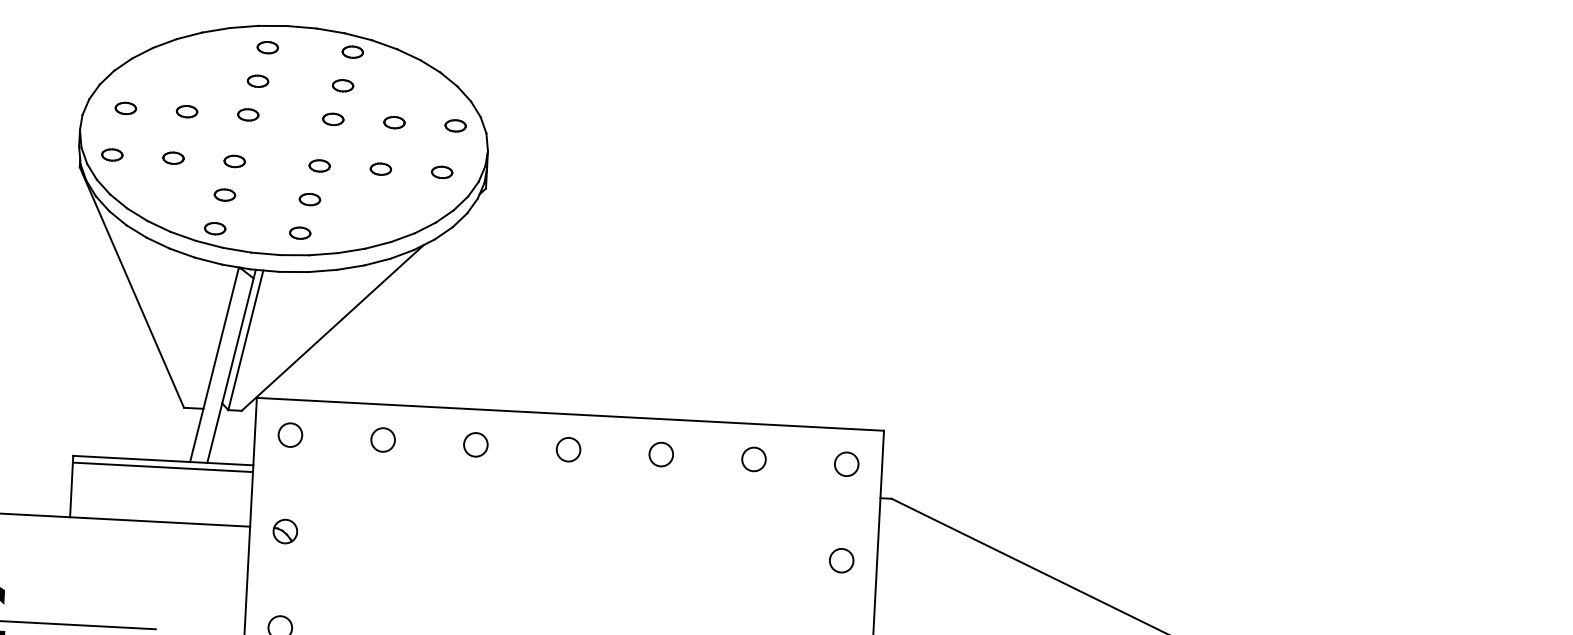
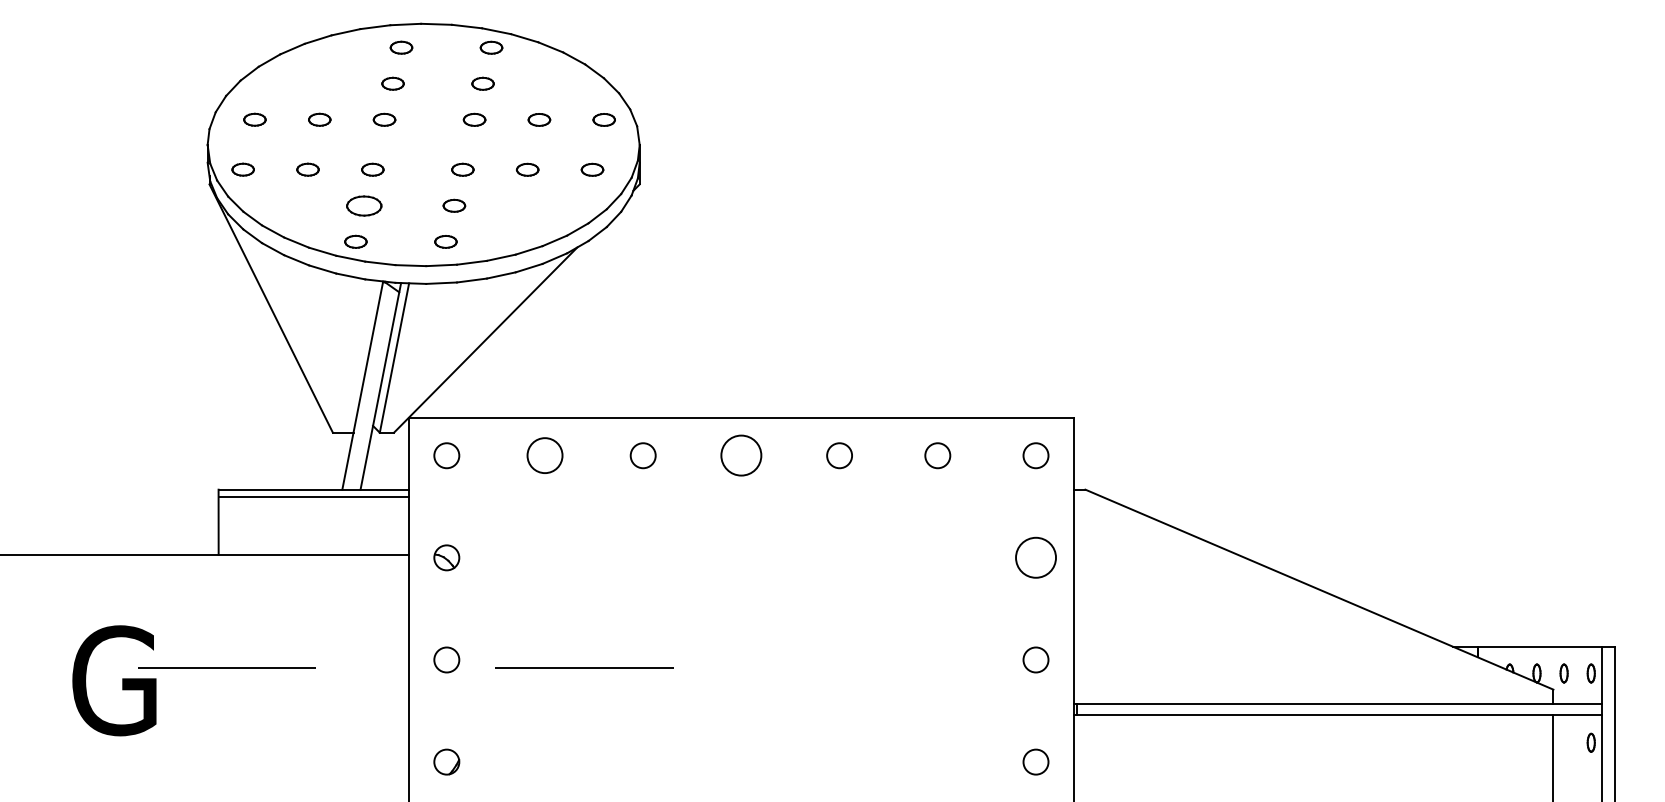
part: (225, 194) -> (364, 205), size x1.6
circle: (382, 439) -> (544, 455), size x1.4
circle: (568, 449) -> (741, 455), size x1.6
circle: (841, 560) -> (1035, 557), size x1.6

